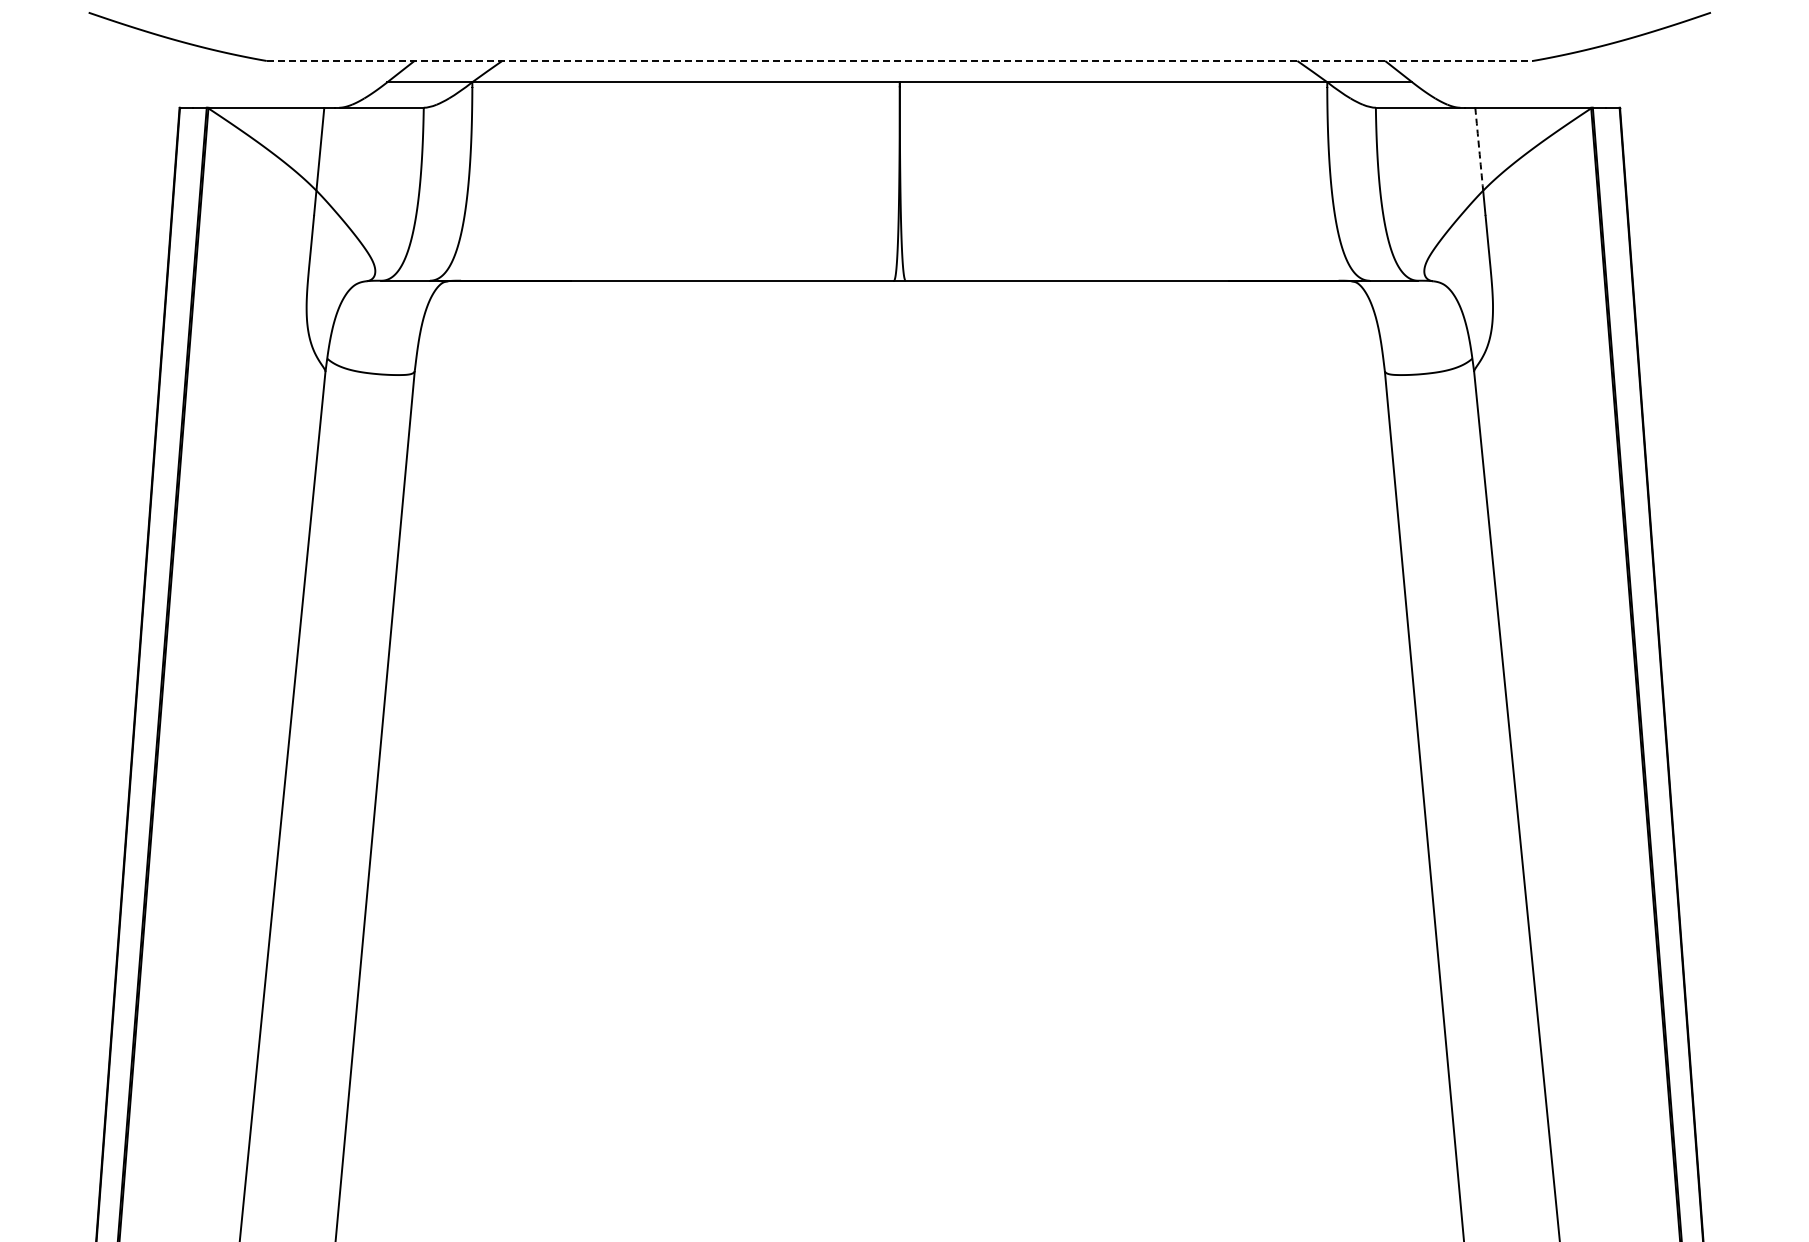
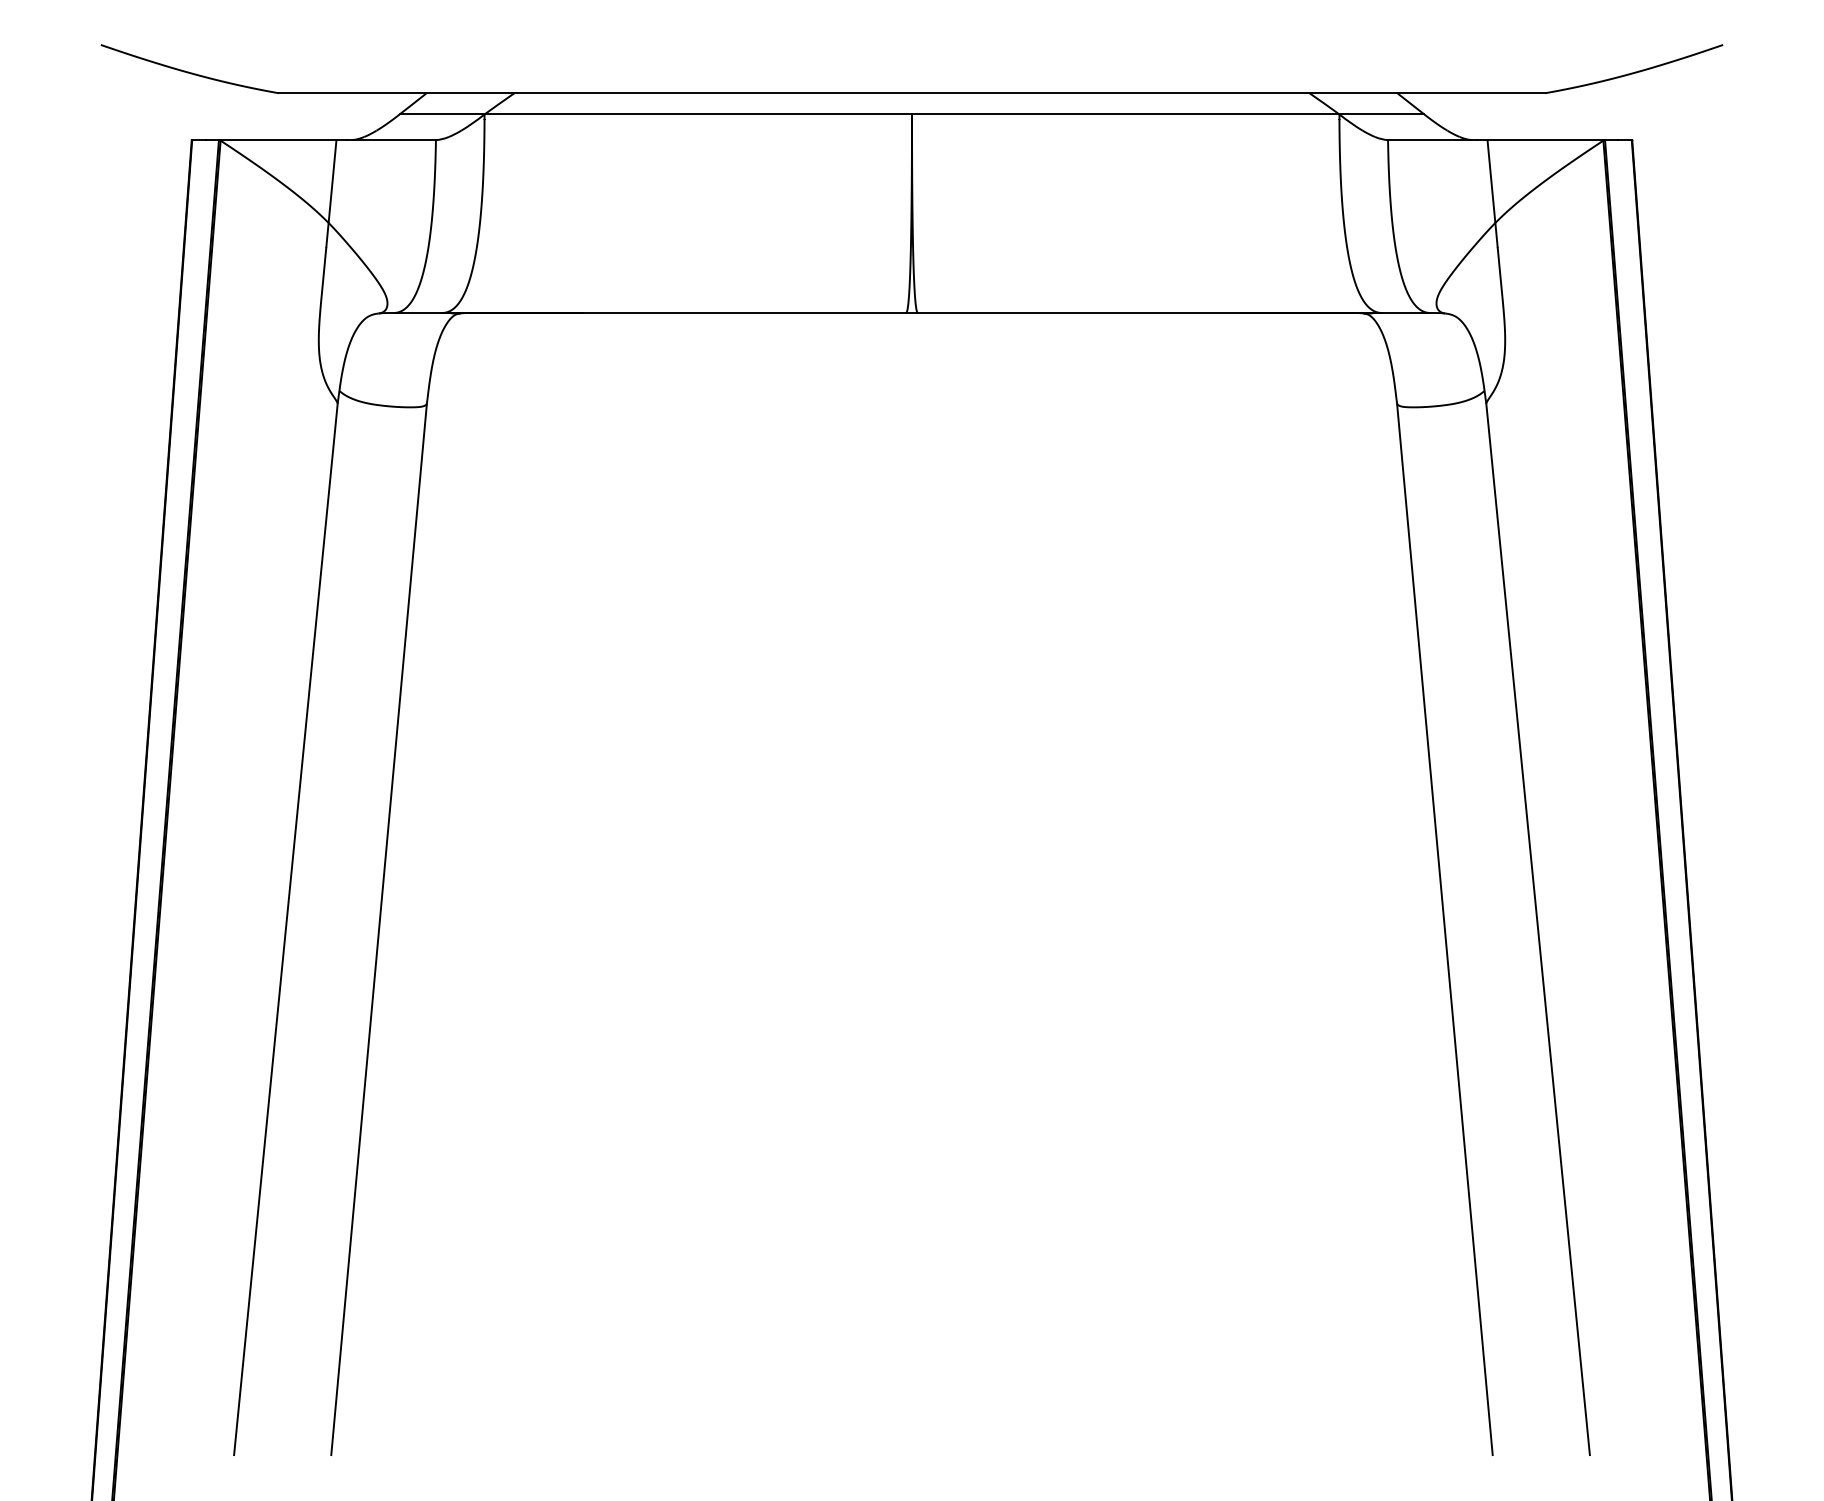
line: (900, 61) -> (912, 93), dashed -> solid
arc: (1479, 149) -> (1491, 181), dashed -> solid

